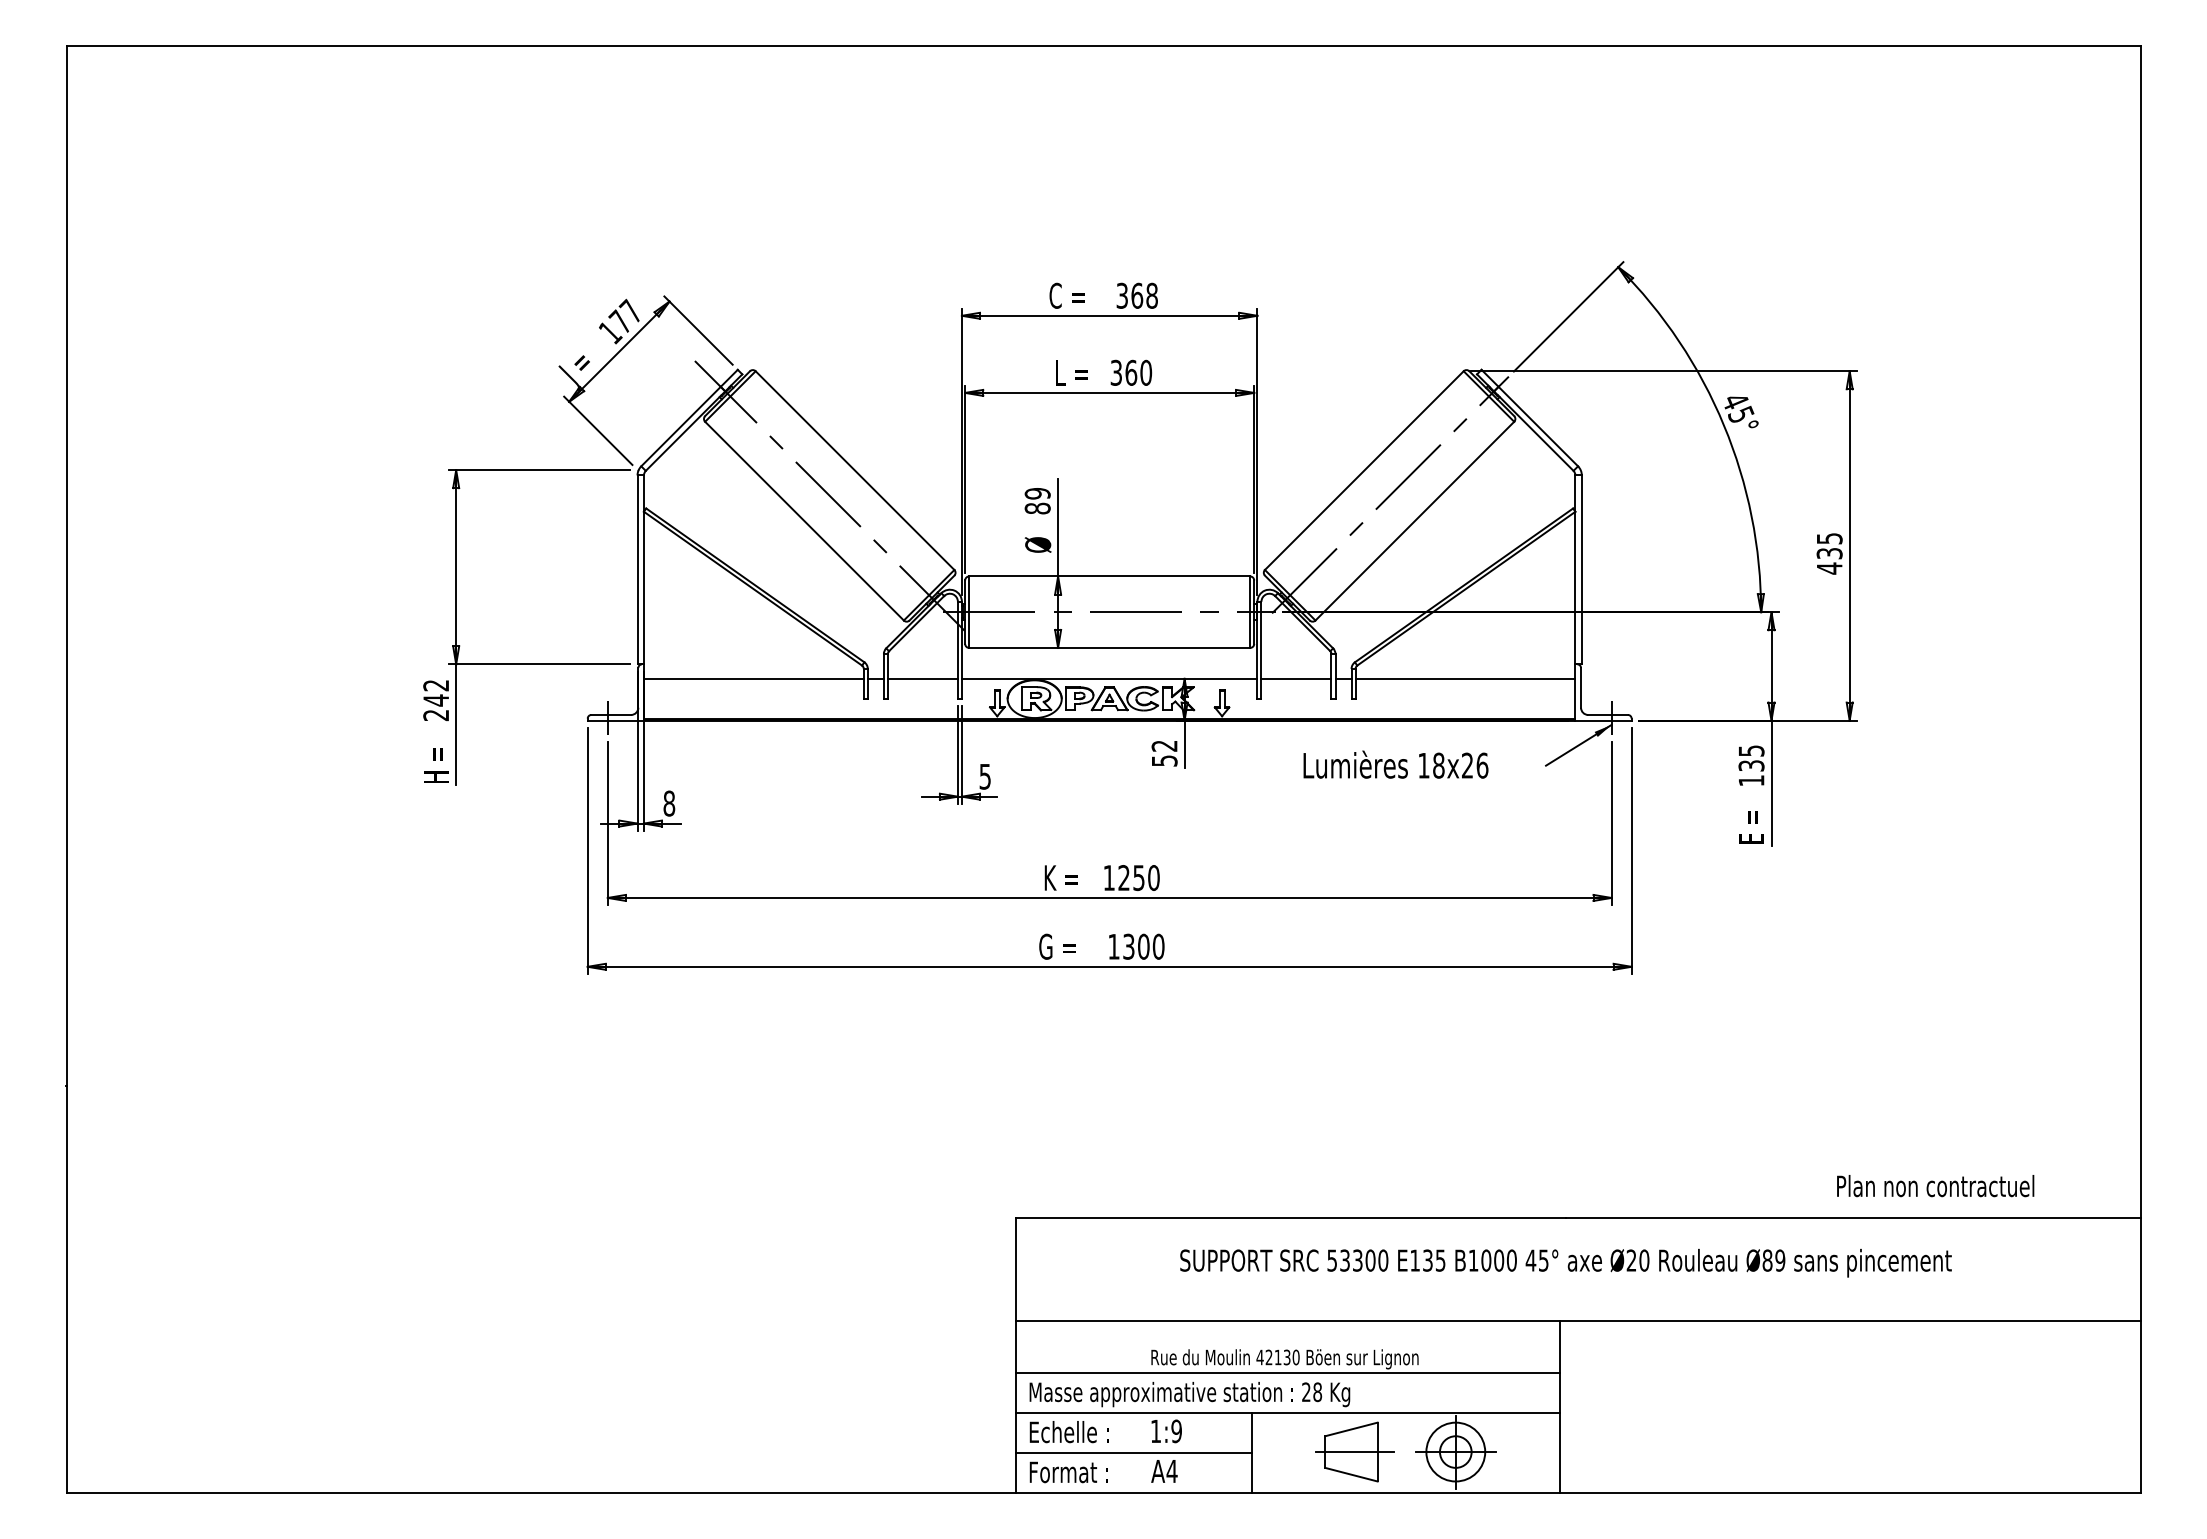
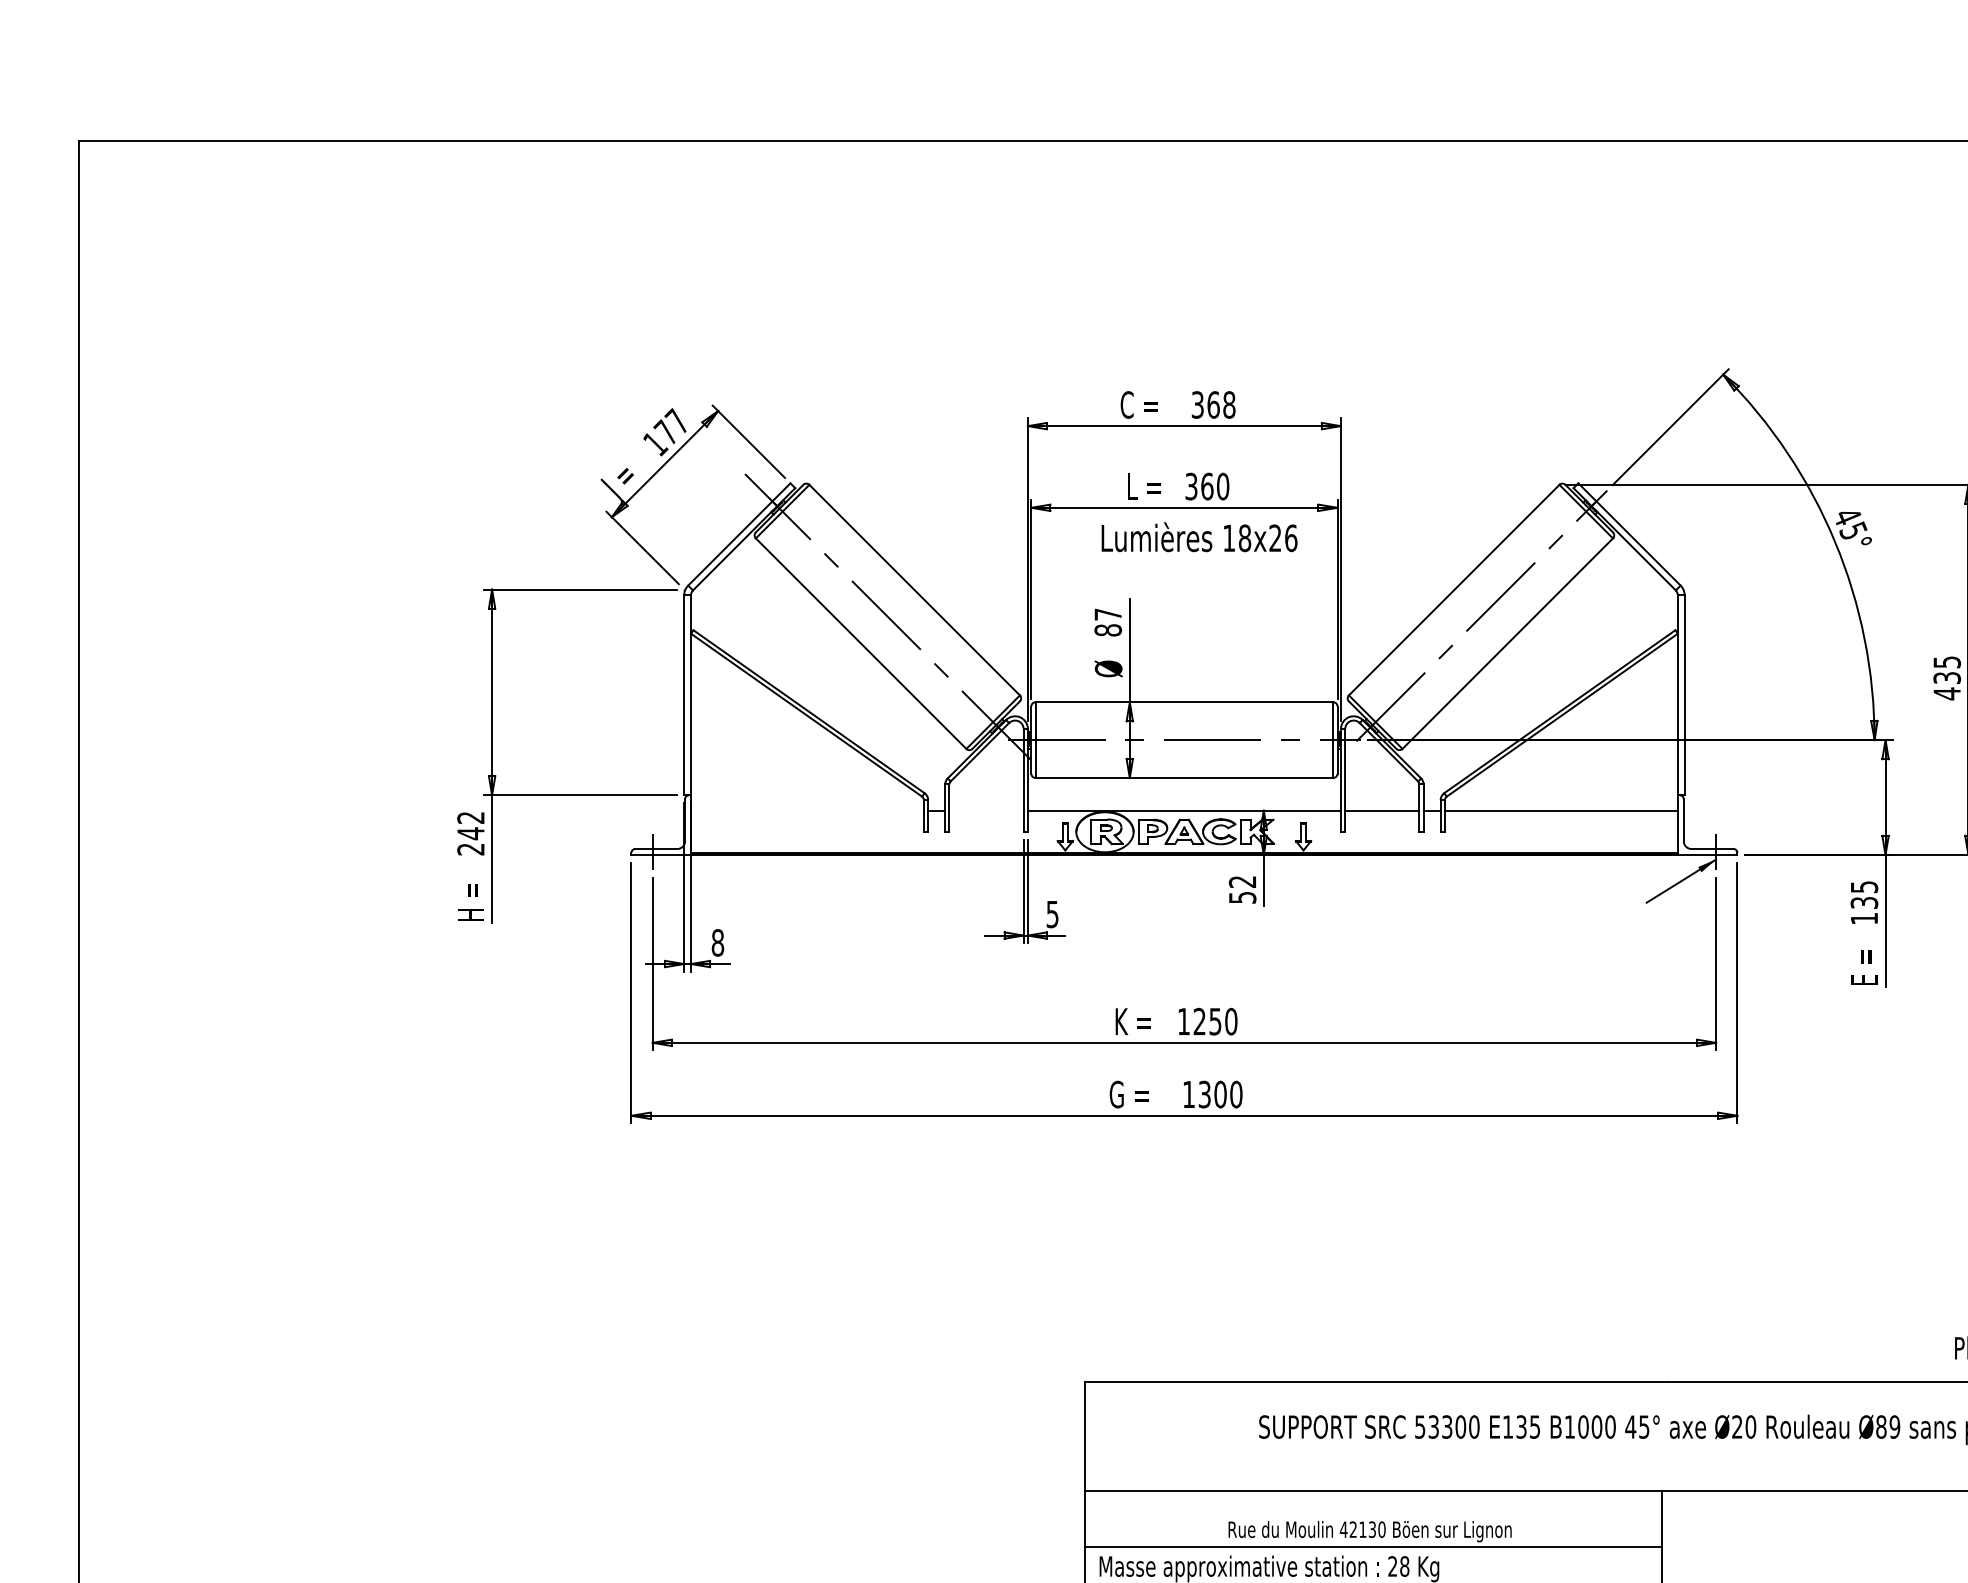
text: (1037, 493) -> (1107, 614), 89 -> 87
line: (753, 678) -> (807, 810), removed
line: (922, 678) -> (986, 810), removed
text: (1395, 764) -> (1199, 537), moved

